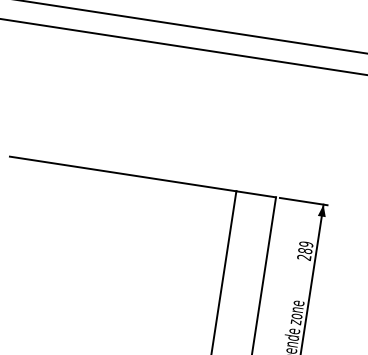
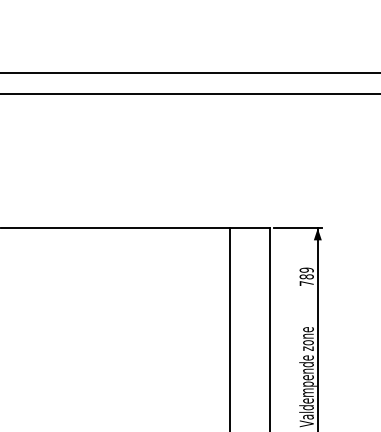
text: (304, 257) -> (306, 283), 289 -> 789

